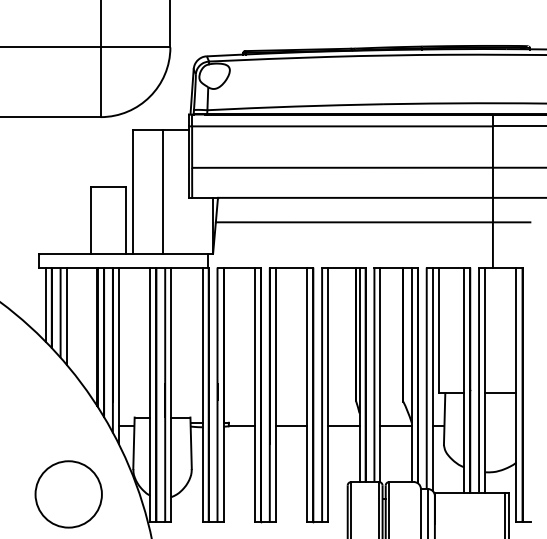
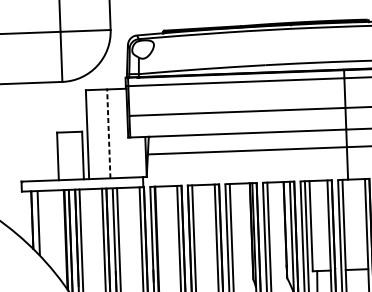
line: (162, 191) -> (108, 133), solid -> dashed
line: (45, 304) -> (27, 217), removed
line: (66, 315) -> (43, 225), removed

